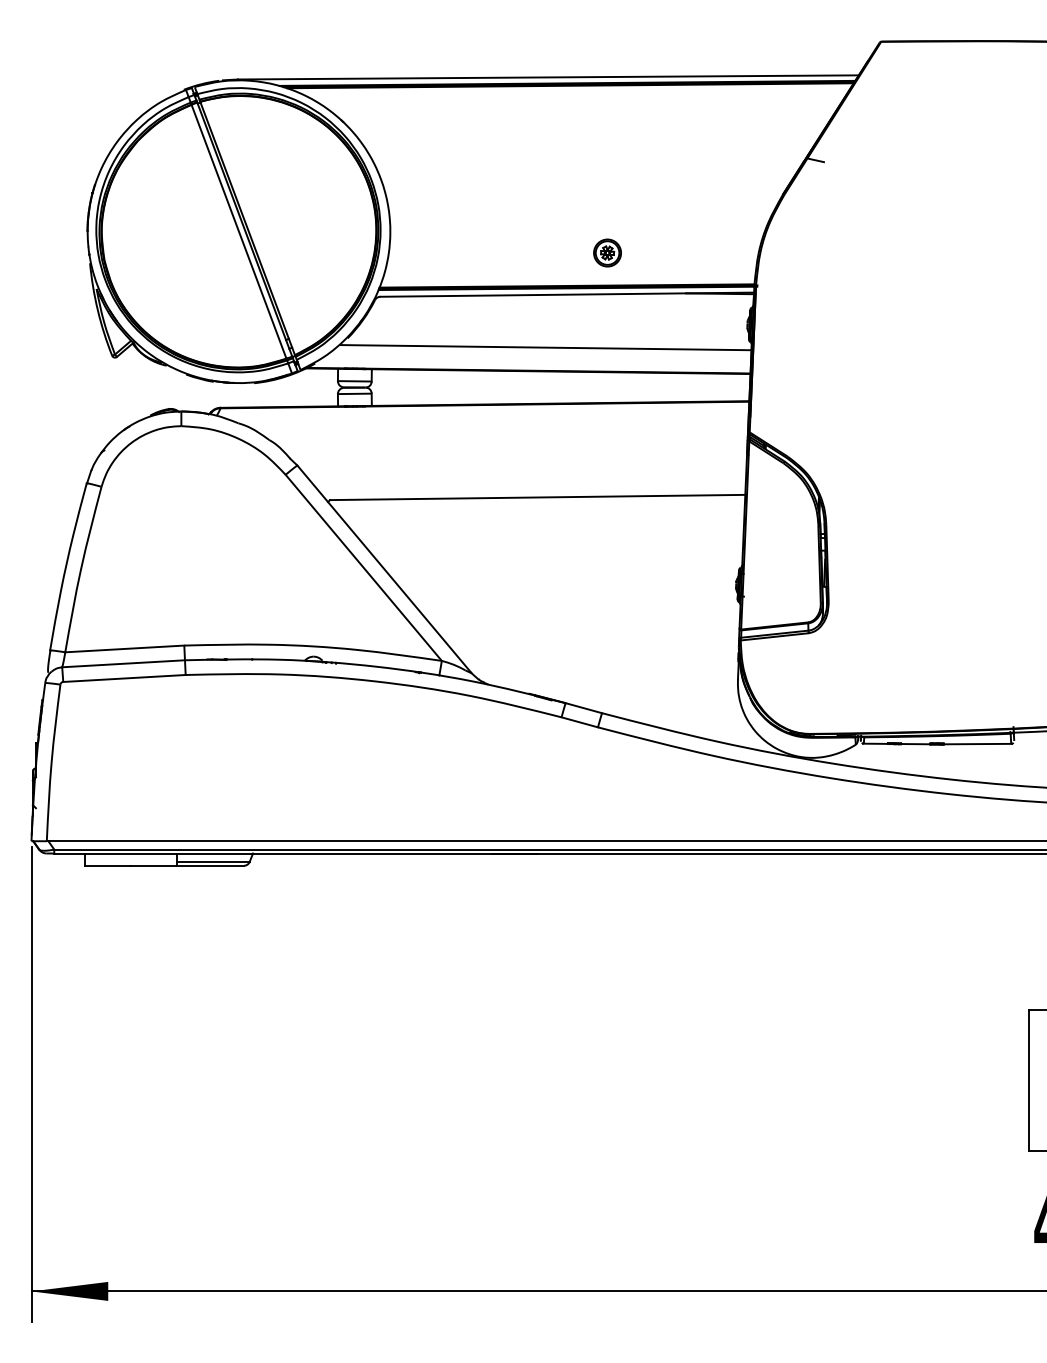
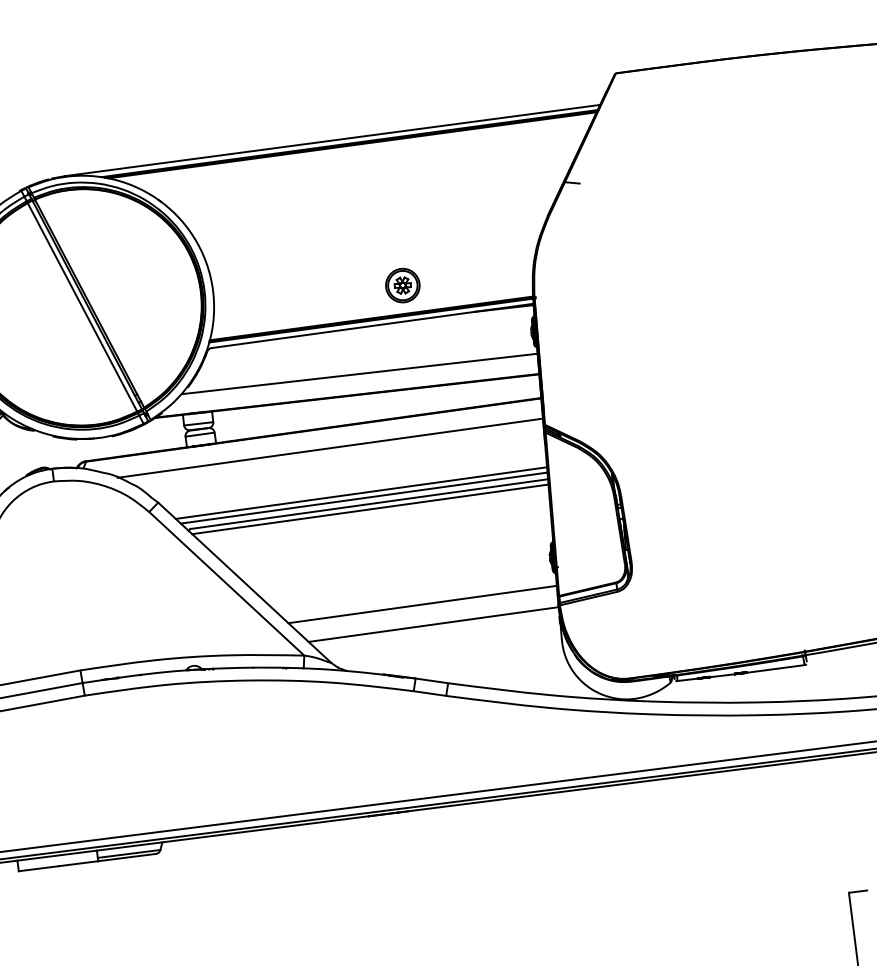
part: (607, 252) -> (402, 285), size x1.43
line: (501, 428) -> (330, 448), added
line: (529, 483) -> (360, 492), added
line: (532, 489) -> (363, 497), added
line: (538, 503) -> (370, 509), added
line: (584, 619) -> (422, 604), added
line: (593, 643) -> (433, 624), added

